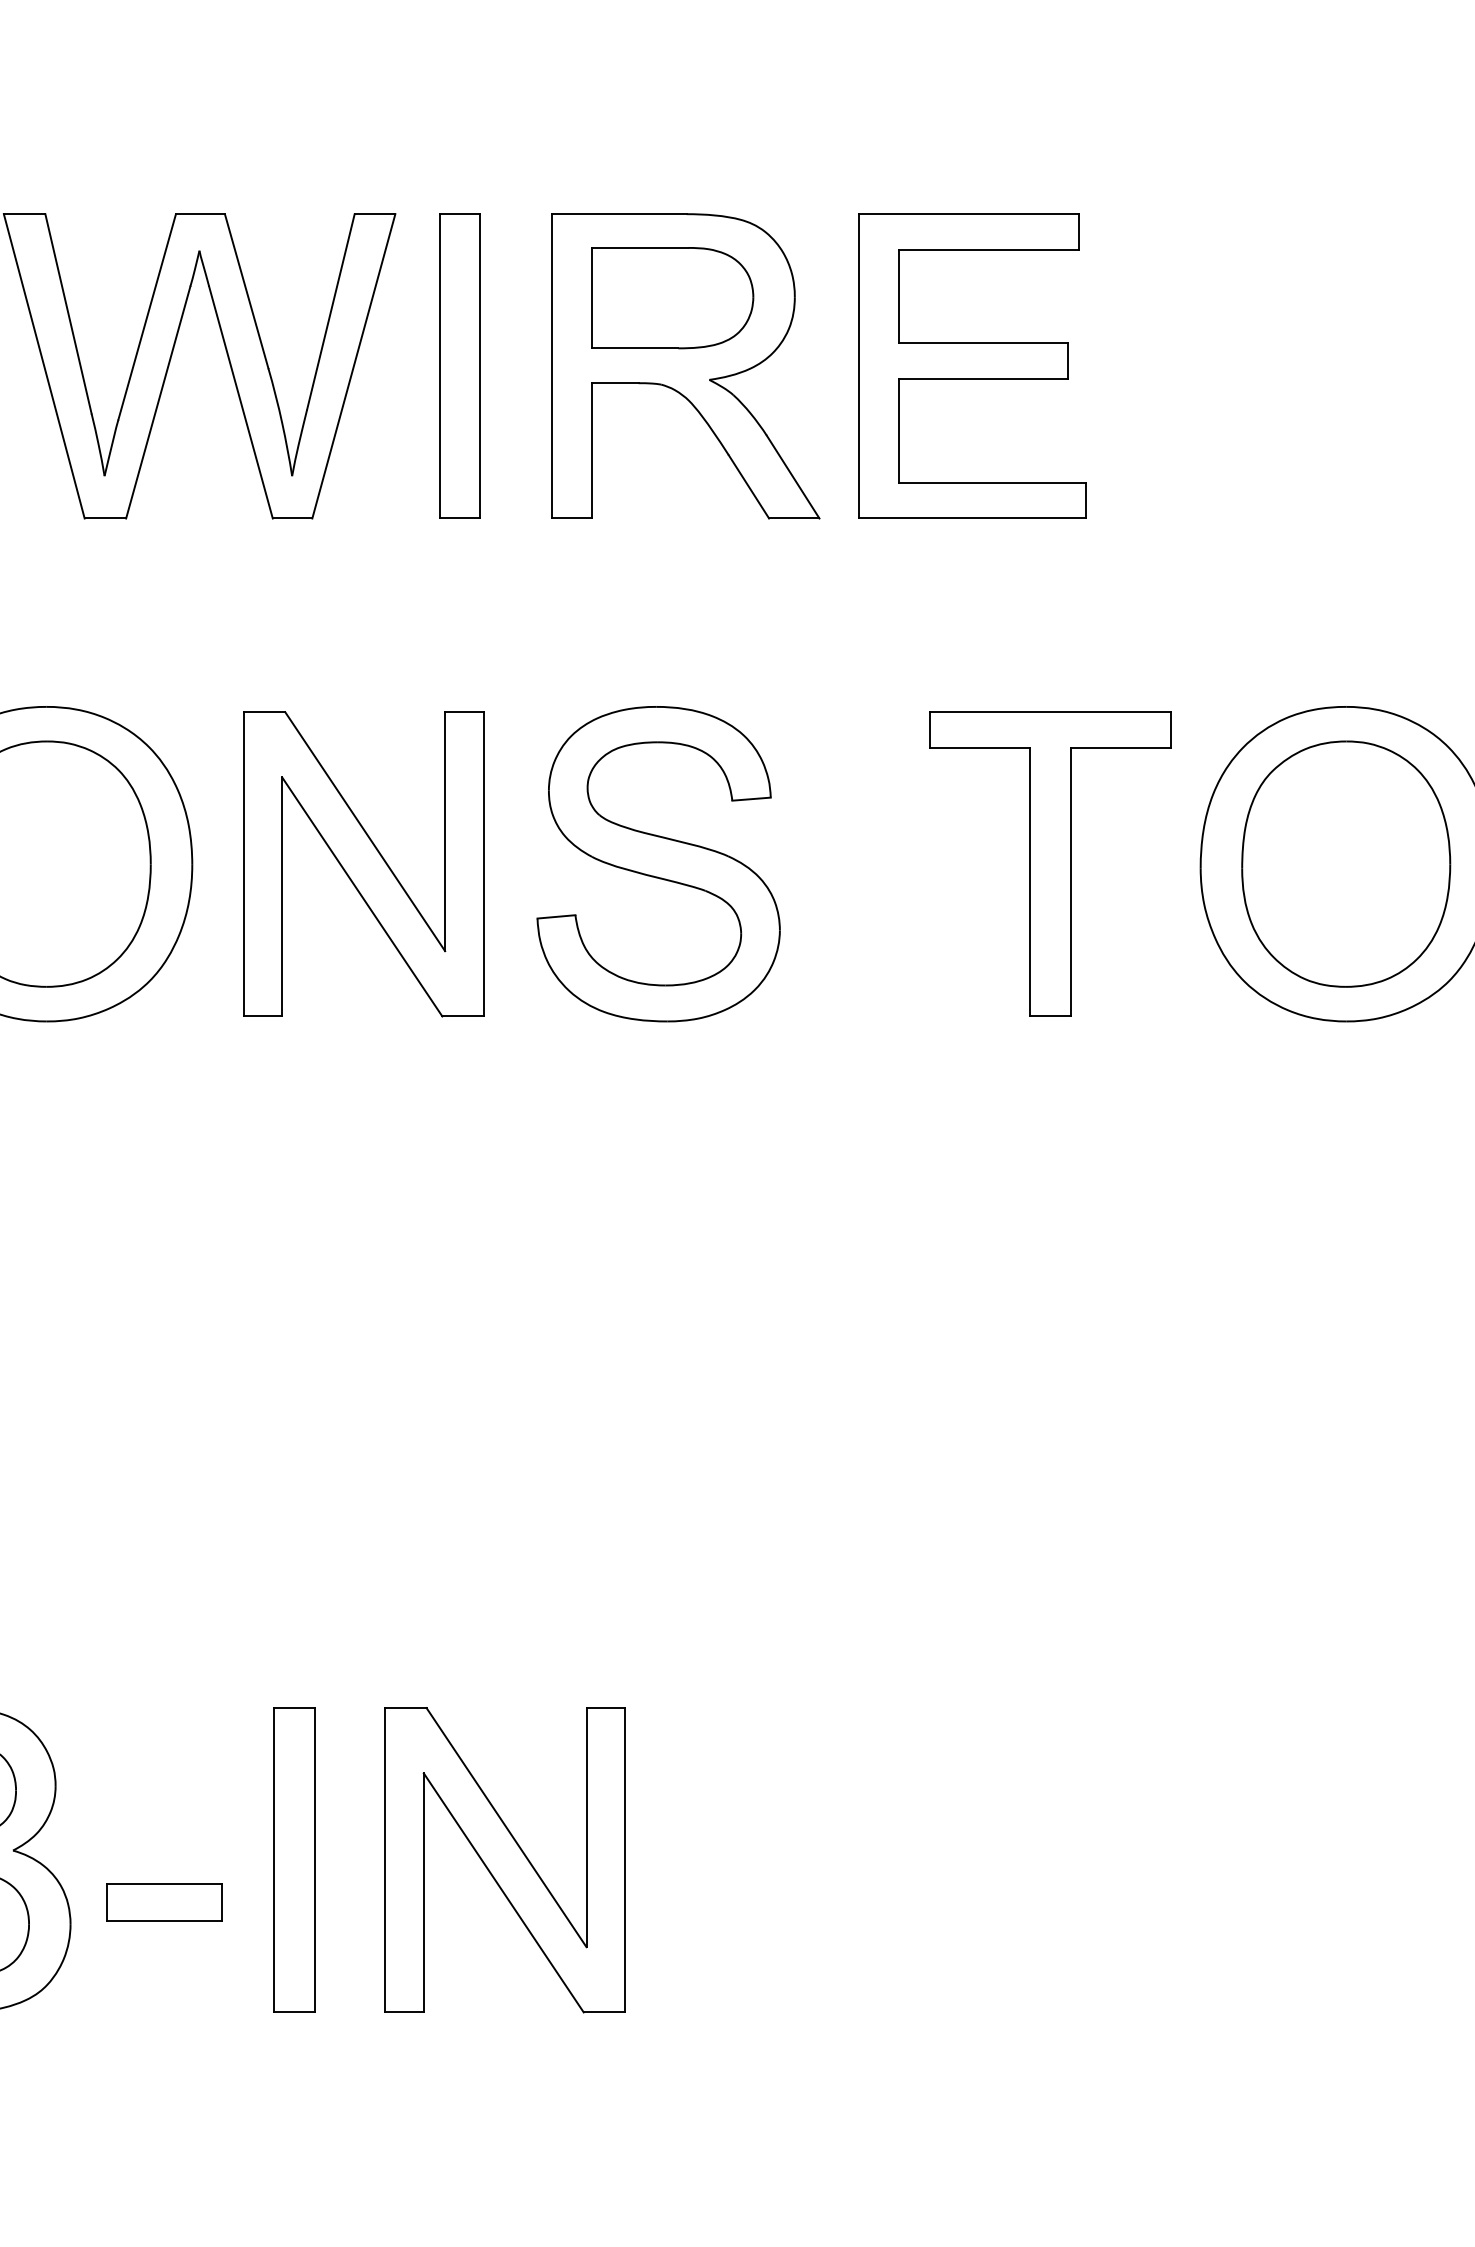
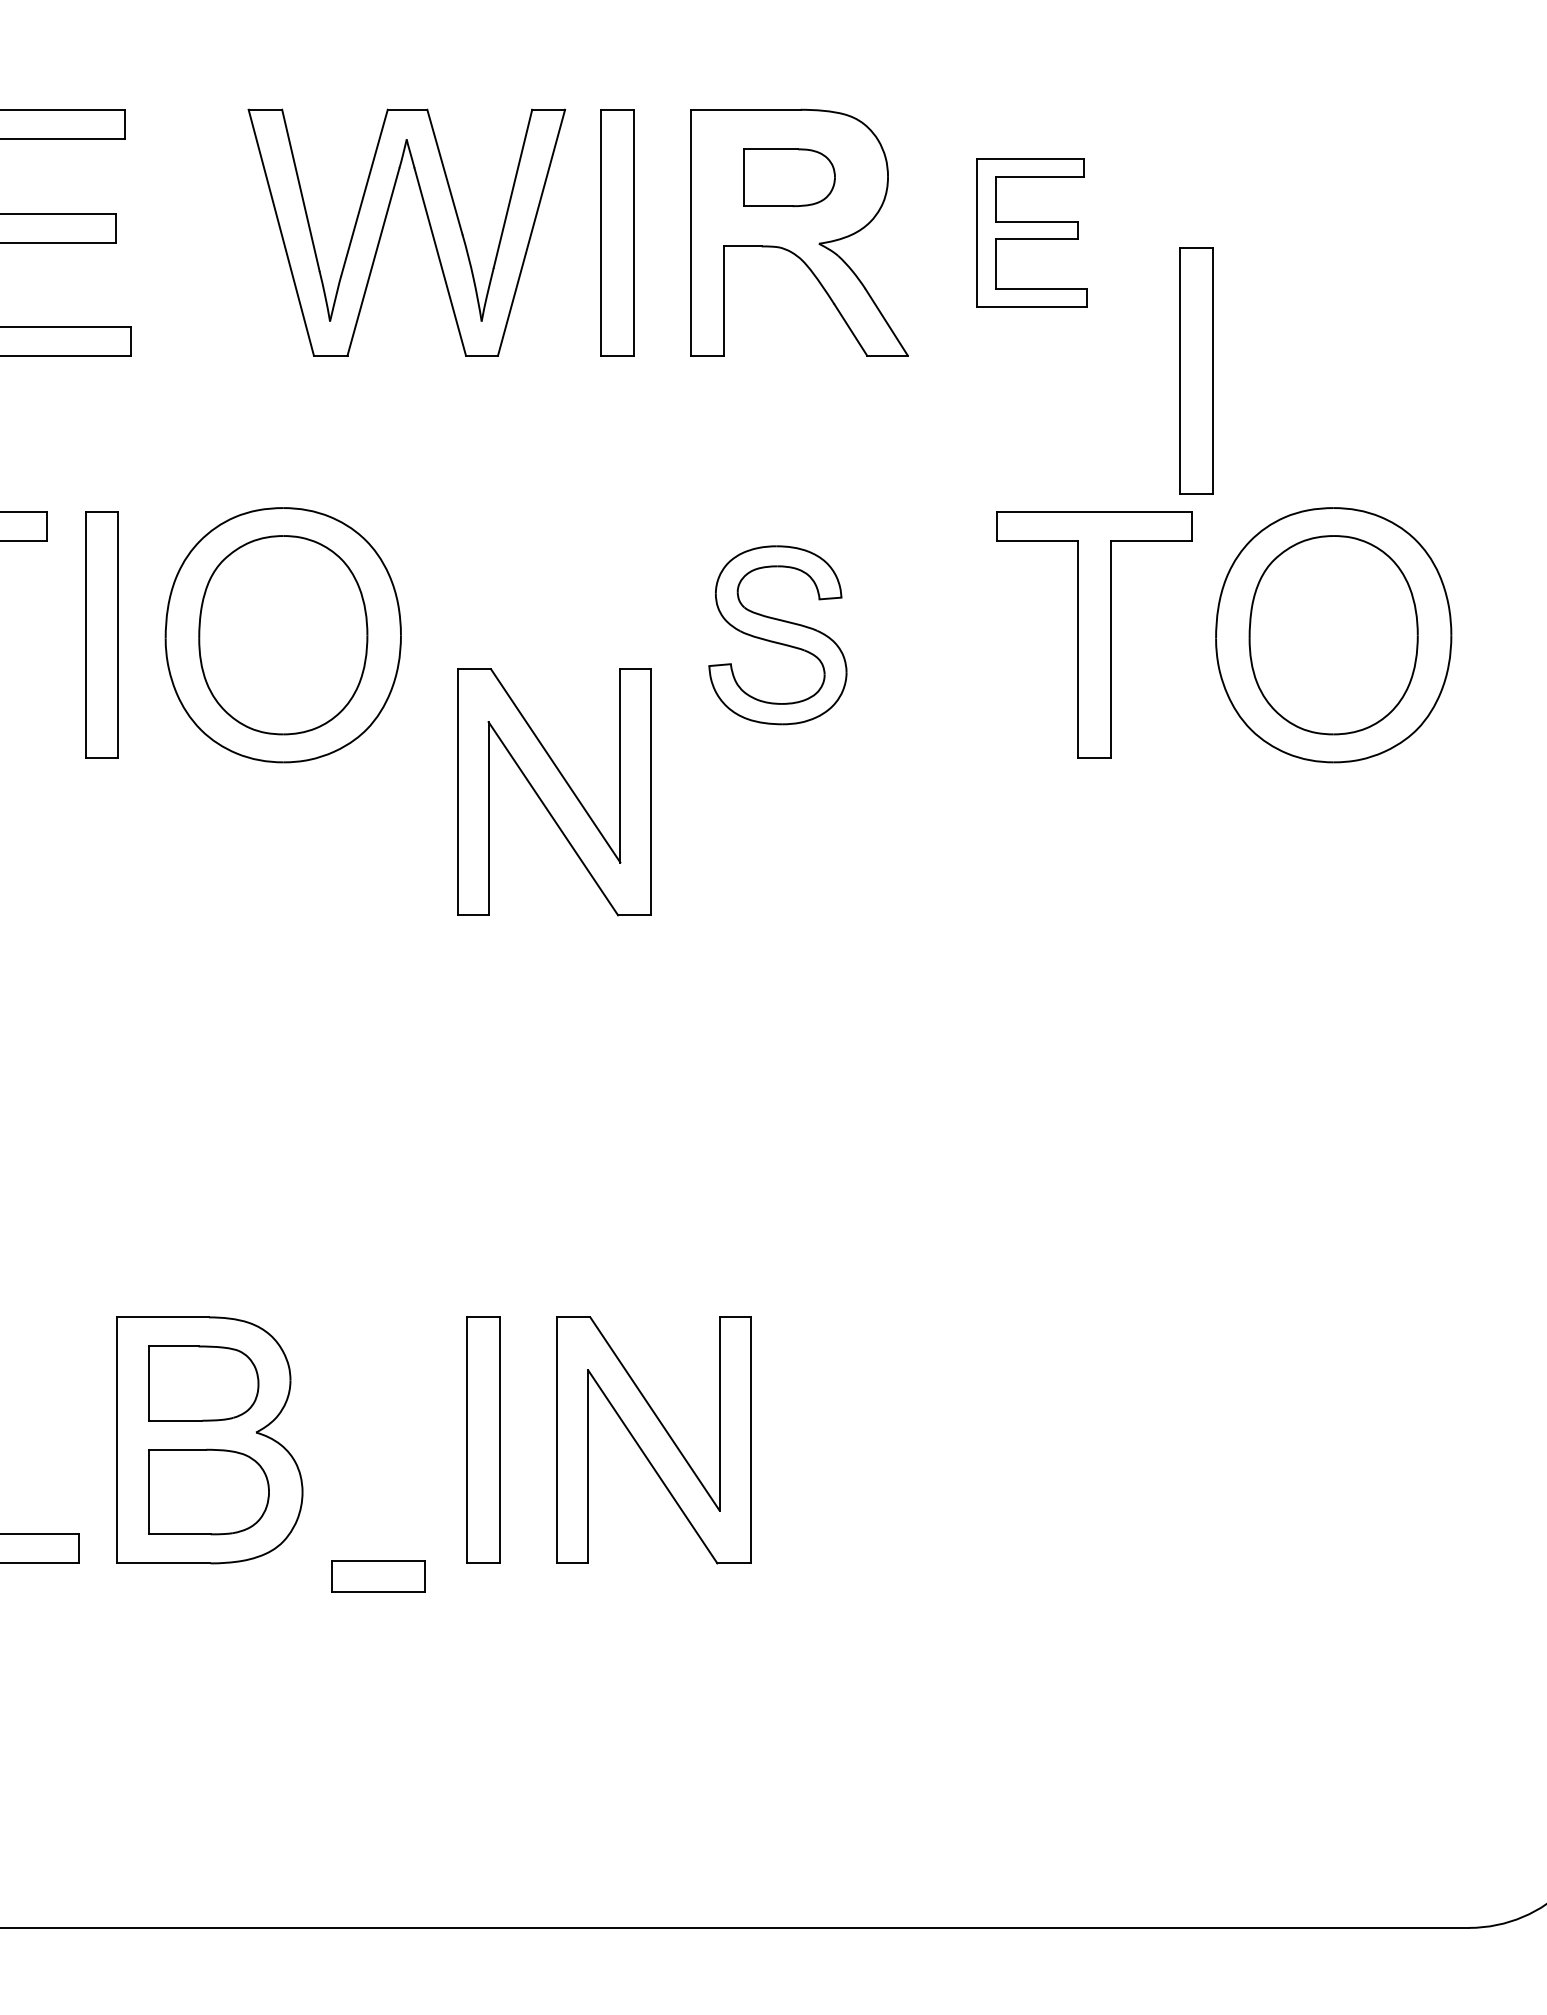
part: (672, 297) -> (789, 177), size x0.7
part: (972, 365) -> (1031, 232), size x0.6
part: (1176, 536) -> (1196, 370), added
part: (363, 864) -> (554, 792), moved
part: (658, 864) -> (777, 635), size x0.7
part: (164, 1902) -> (378, 1576), moved

